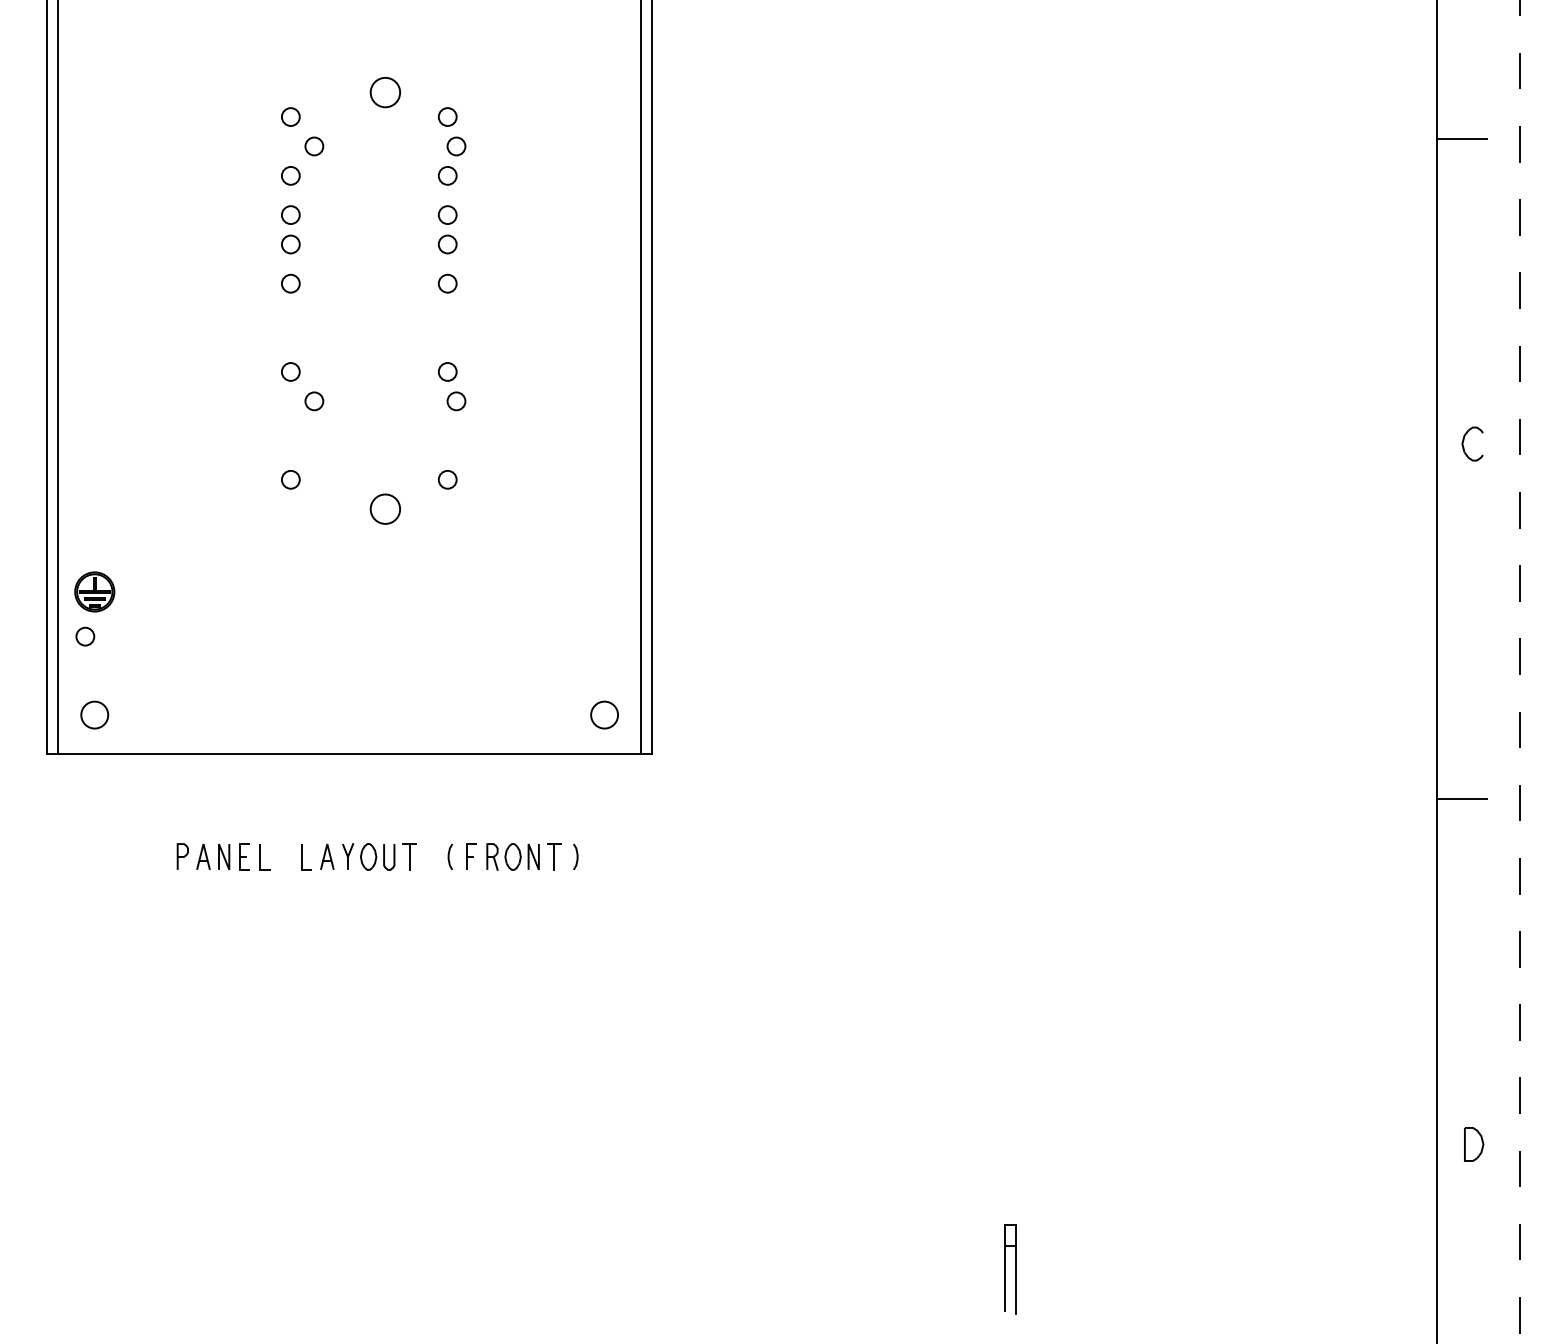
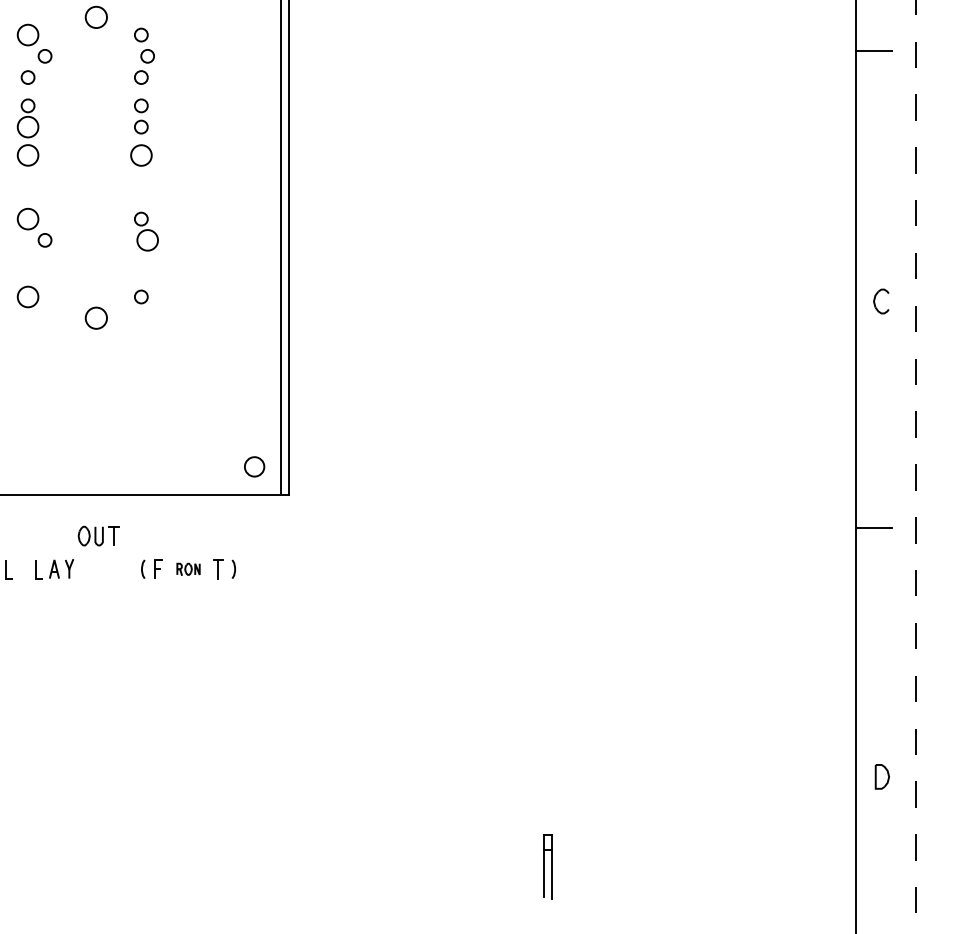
circle: (290, 116) -> (27, 34), size x1.6
circle: (290, 244) -> (27, 127), size x1.6
circle: (290, 283) -> (27, 155), size x1.6
circle: (447, 283) -> (141, 155), size x1.6
circle: (290, 371) -> (27, 218), size x1.6
circle: (456, 401) -> (147, 240), size x1.6
part: (1464, 440) -> (875, 298), moved
circle: (290, 479) -> (27, 296), size x1.6
part: (388, 856) -> (98, 535), moved
part: (512, 856) -> (188, 568), size x0.6

